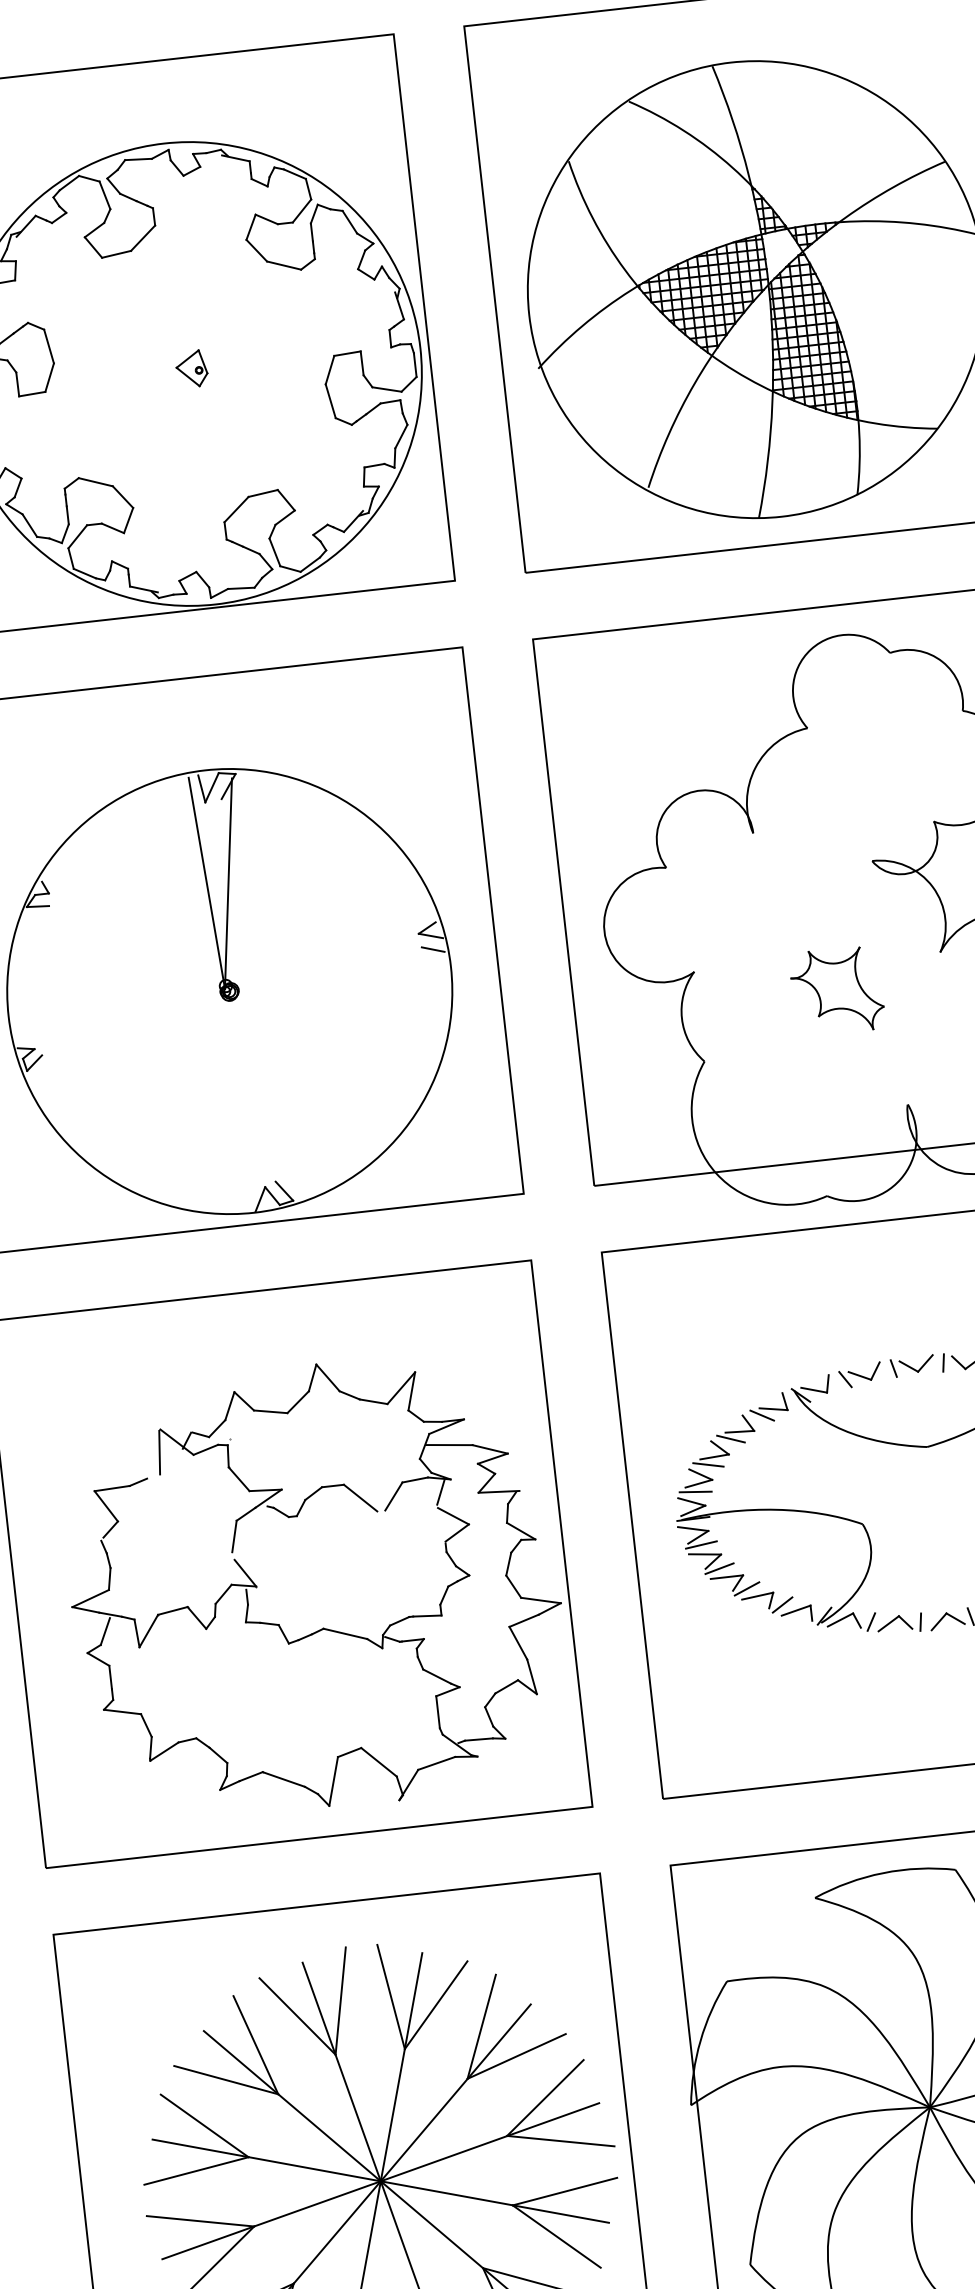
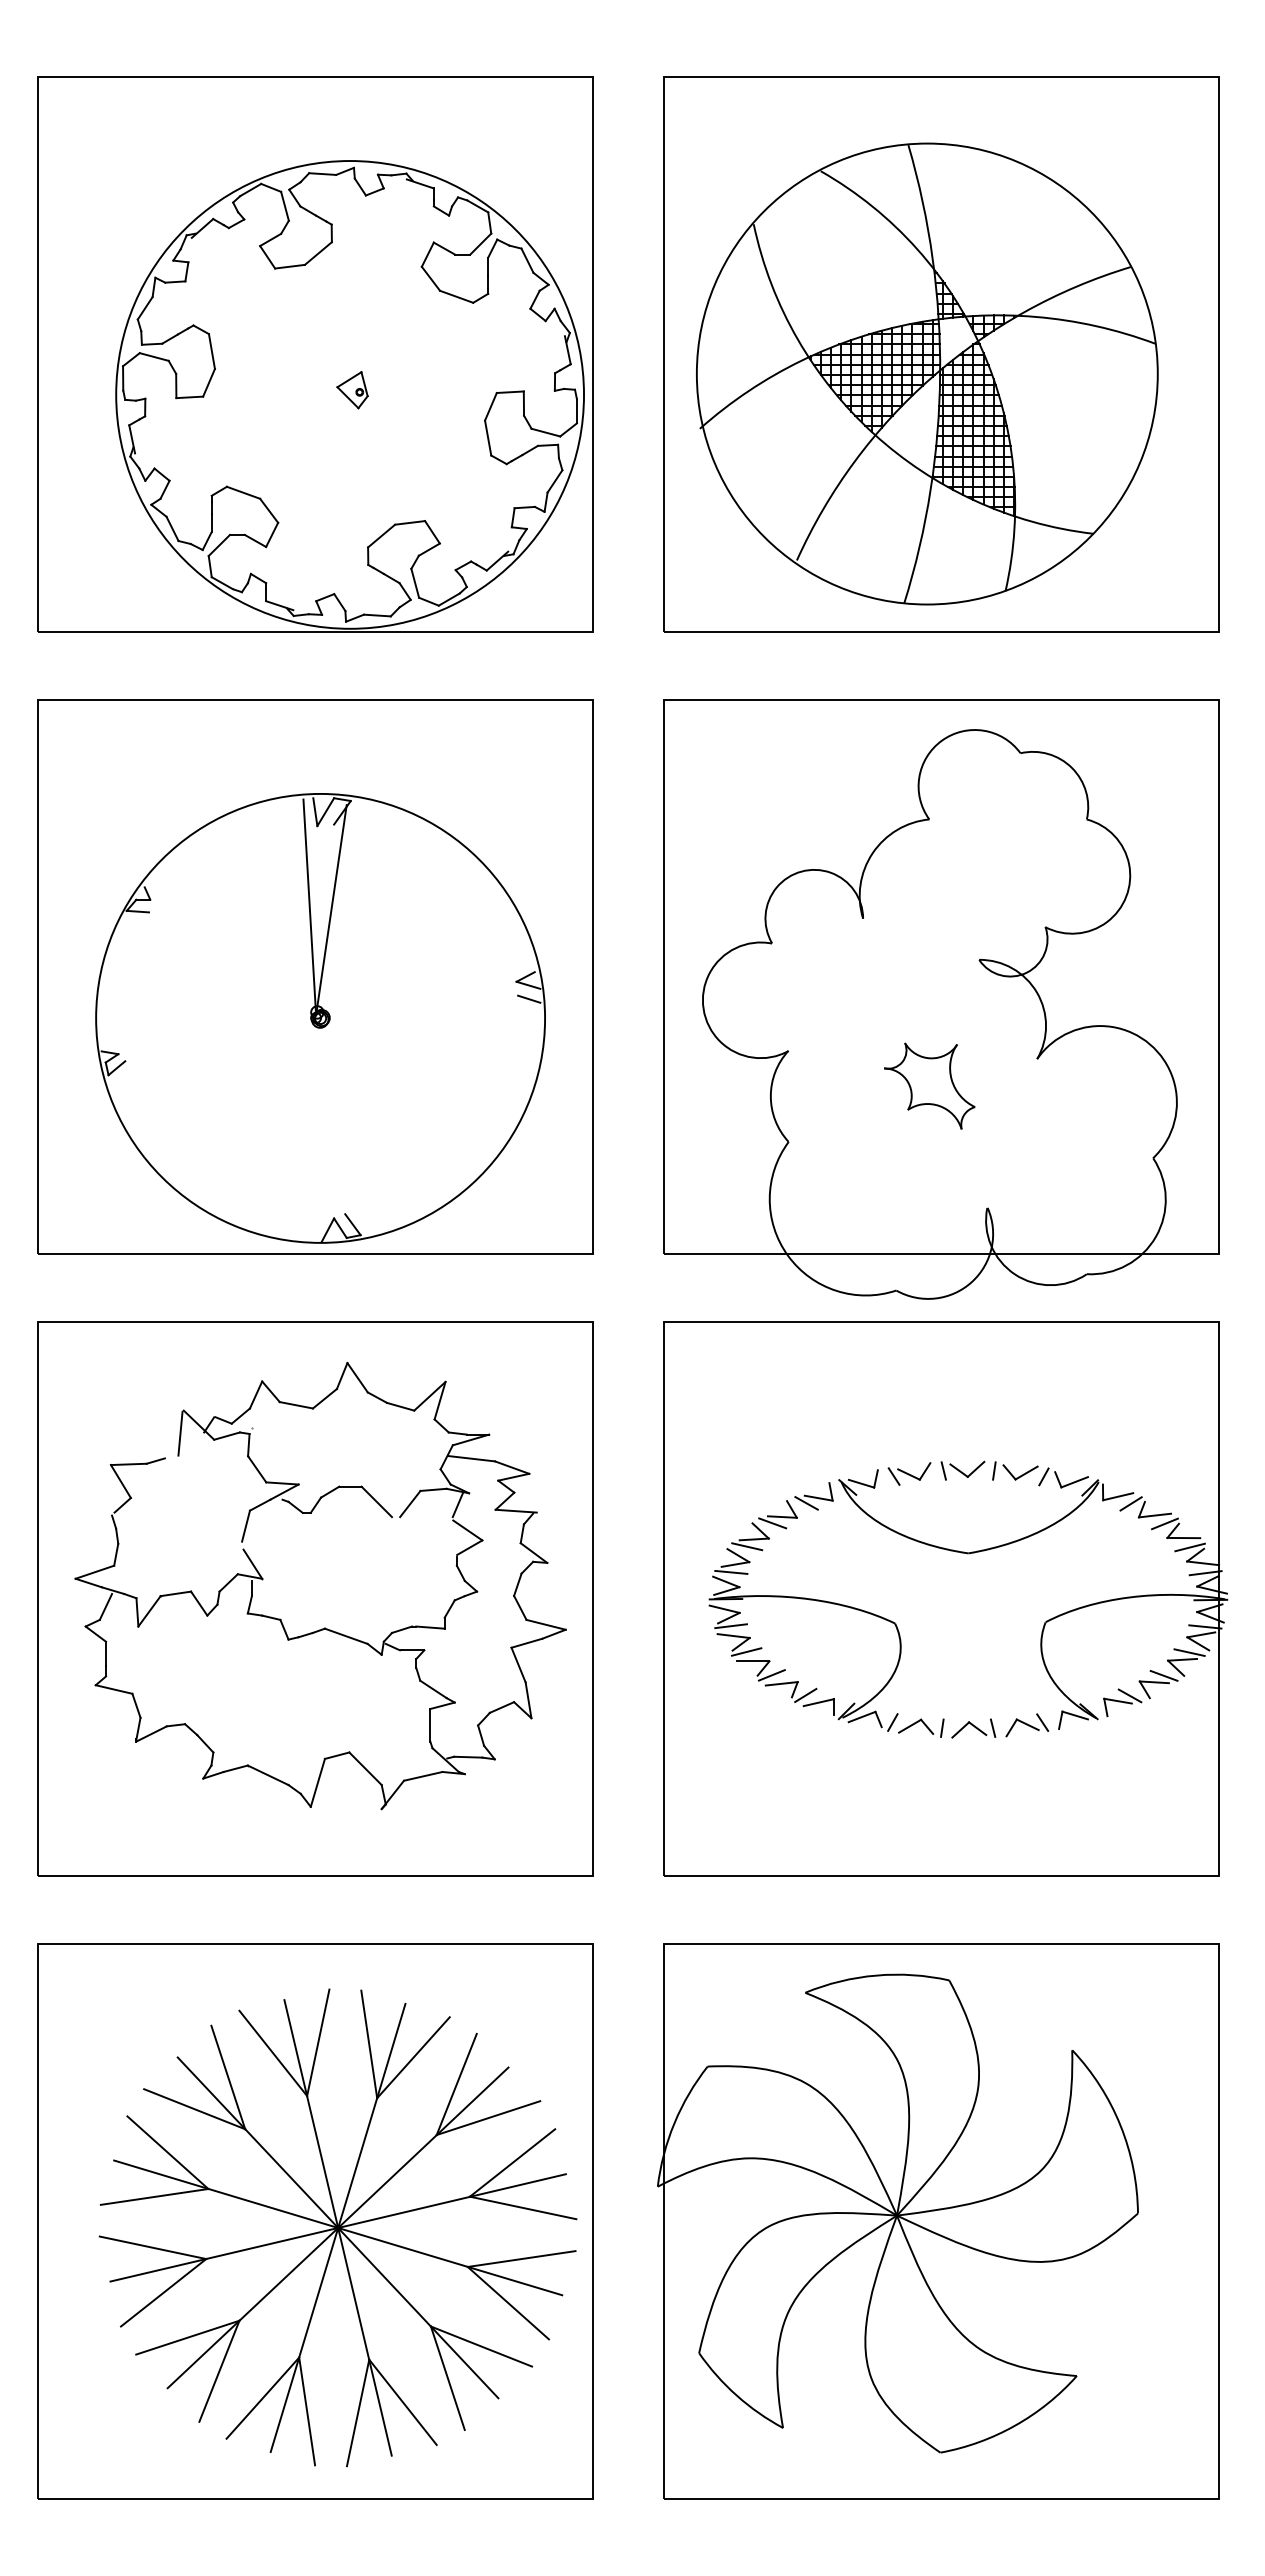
part: (322, 1627) -> (324, 1627), moved

